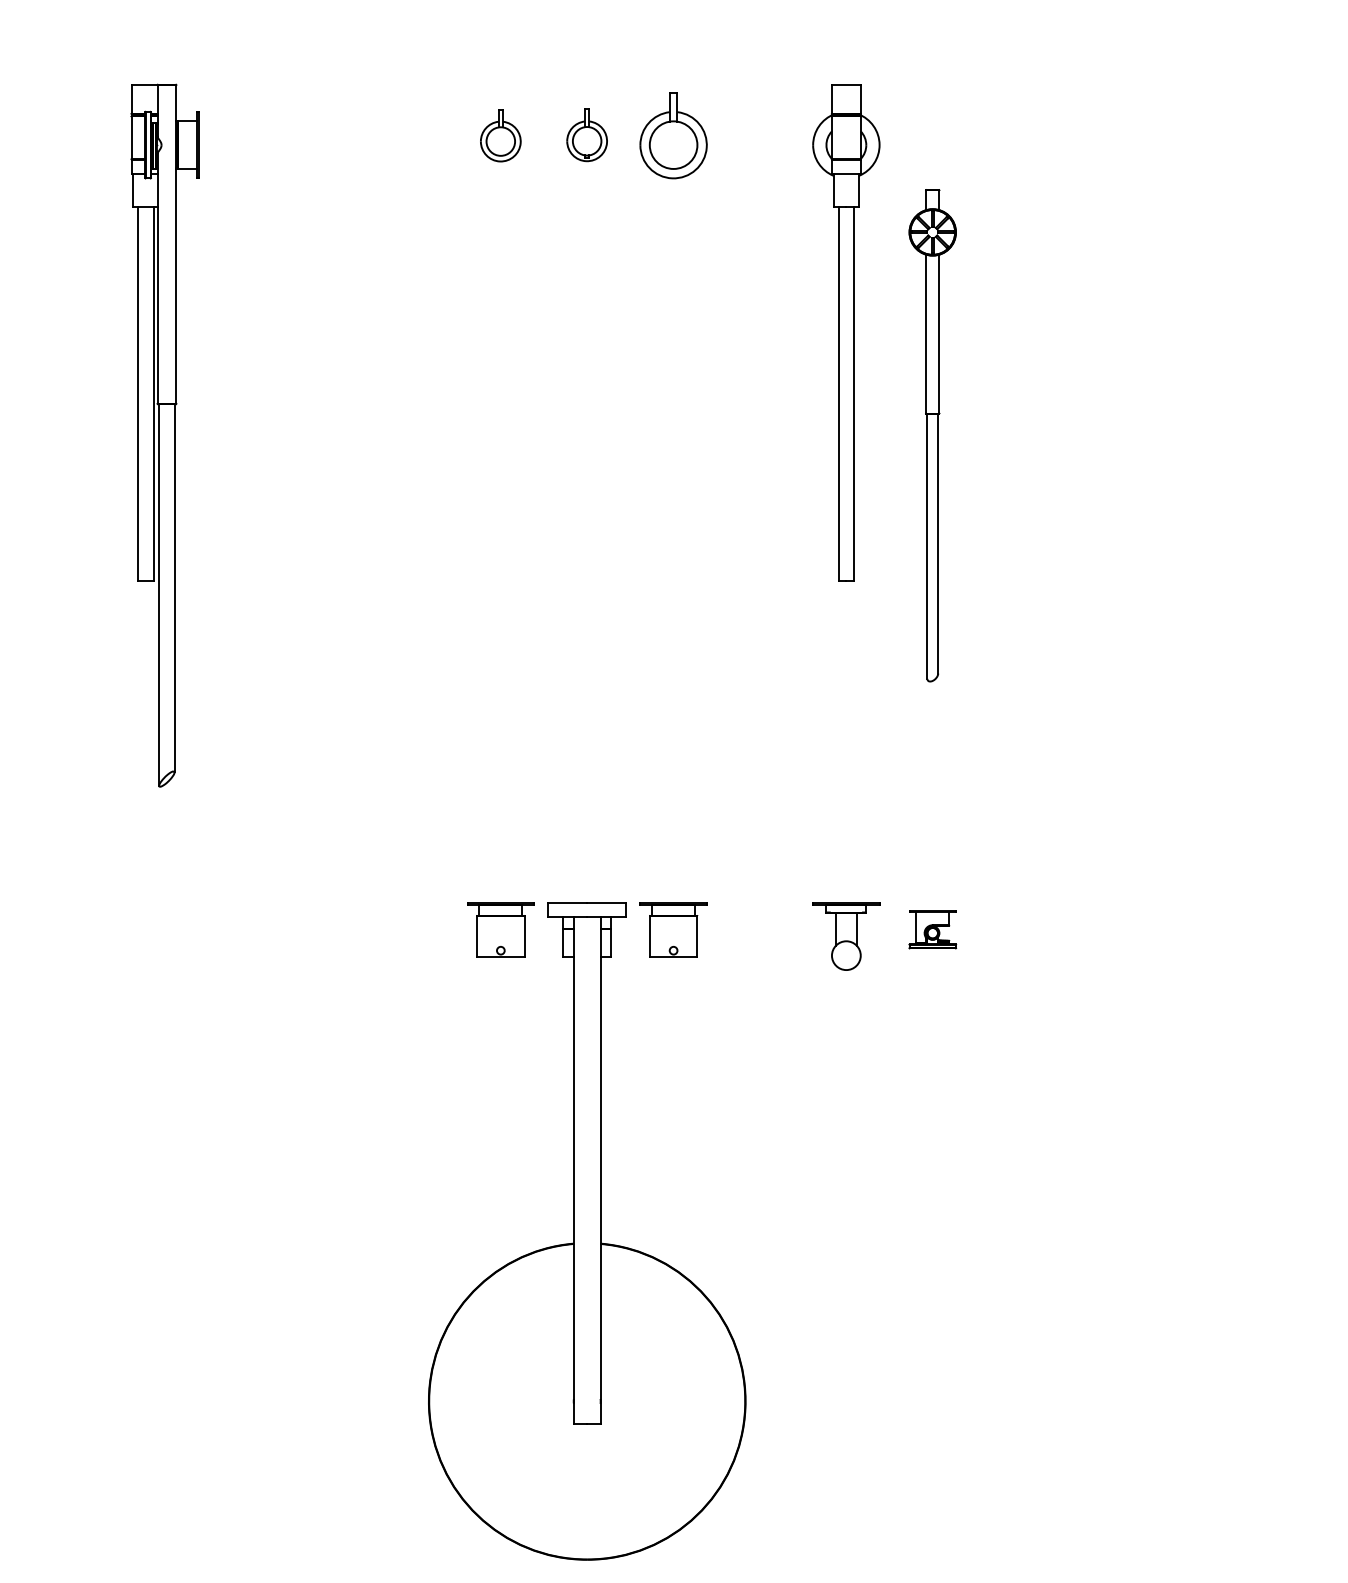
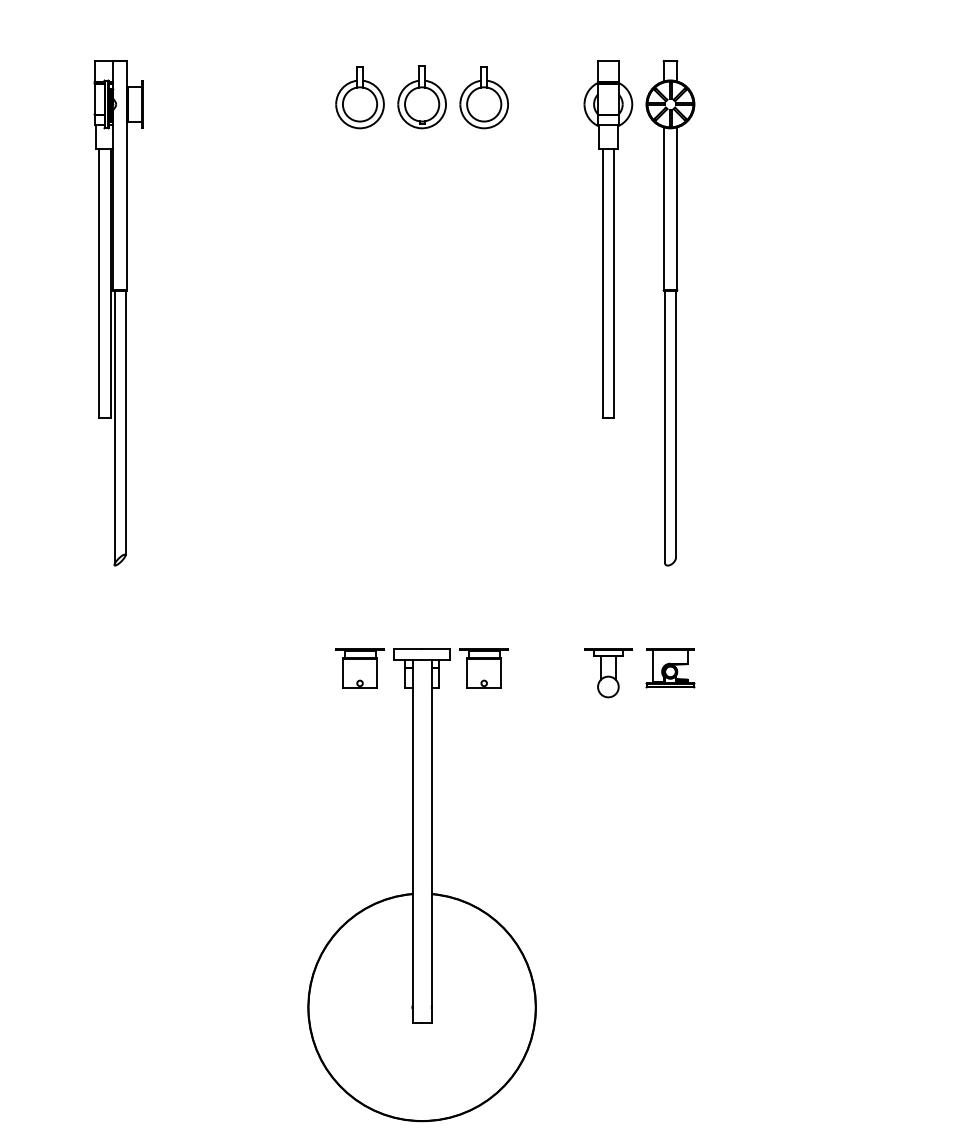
part: (500, 135) -> (359, 97), size x1.67
part: (586, 135) -> (421, 97), size x1.67
part: (932, 436) -> (670, 313), size x1.43
part: (932, 929) -> (670, 668), size x1.43

